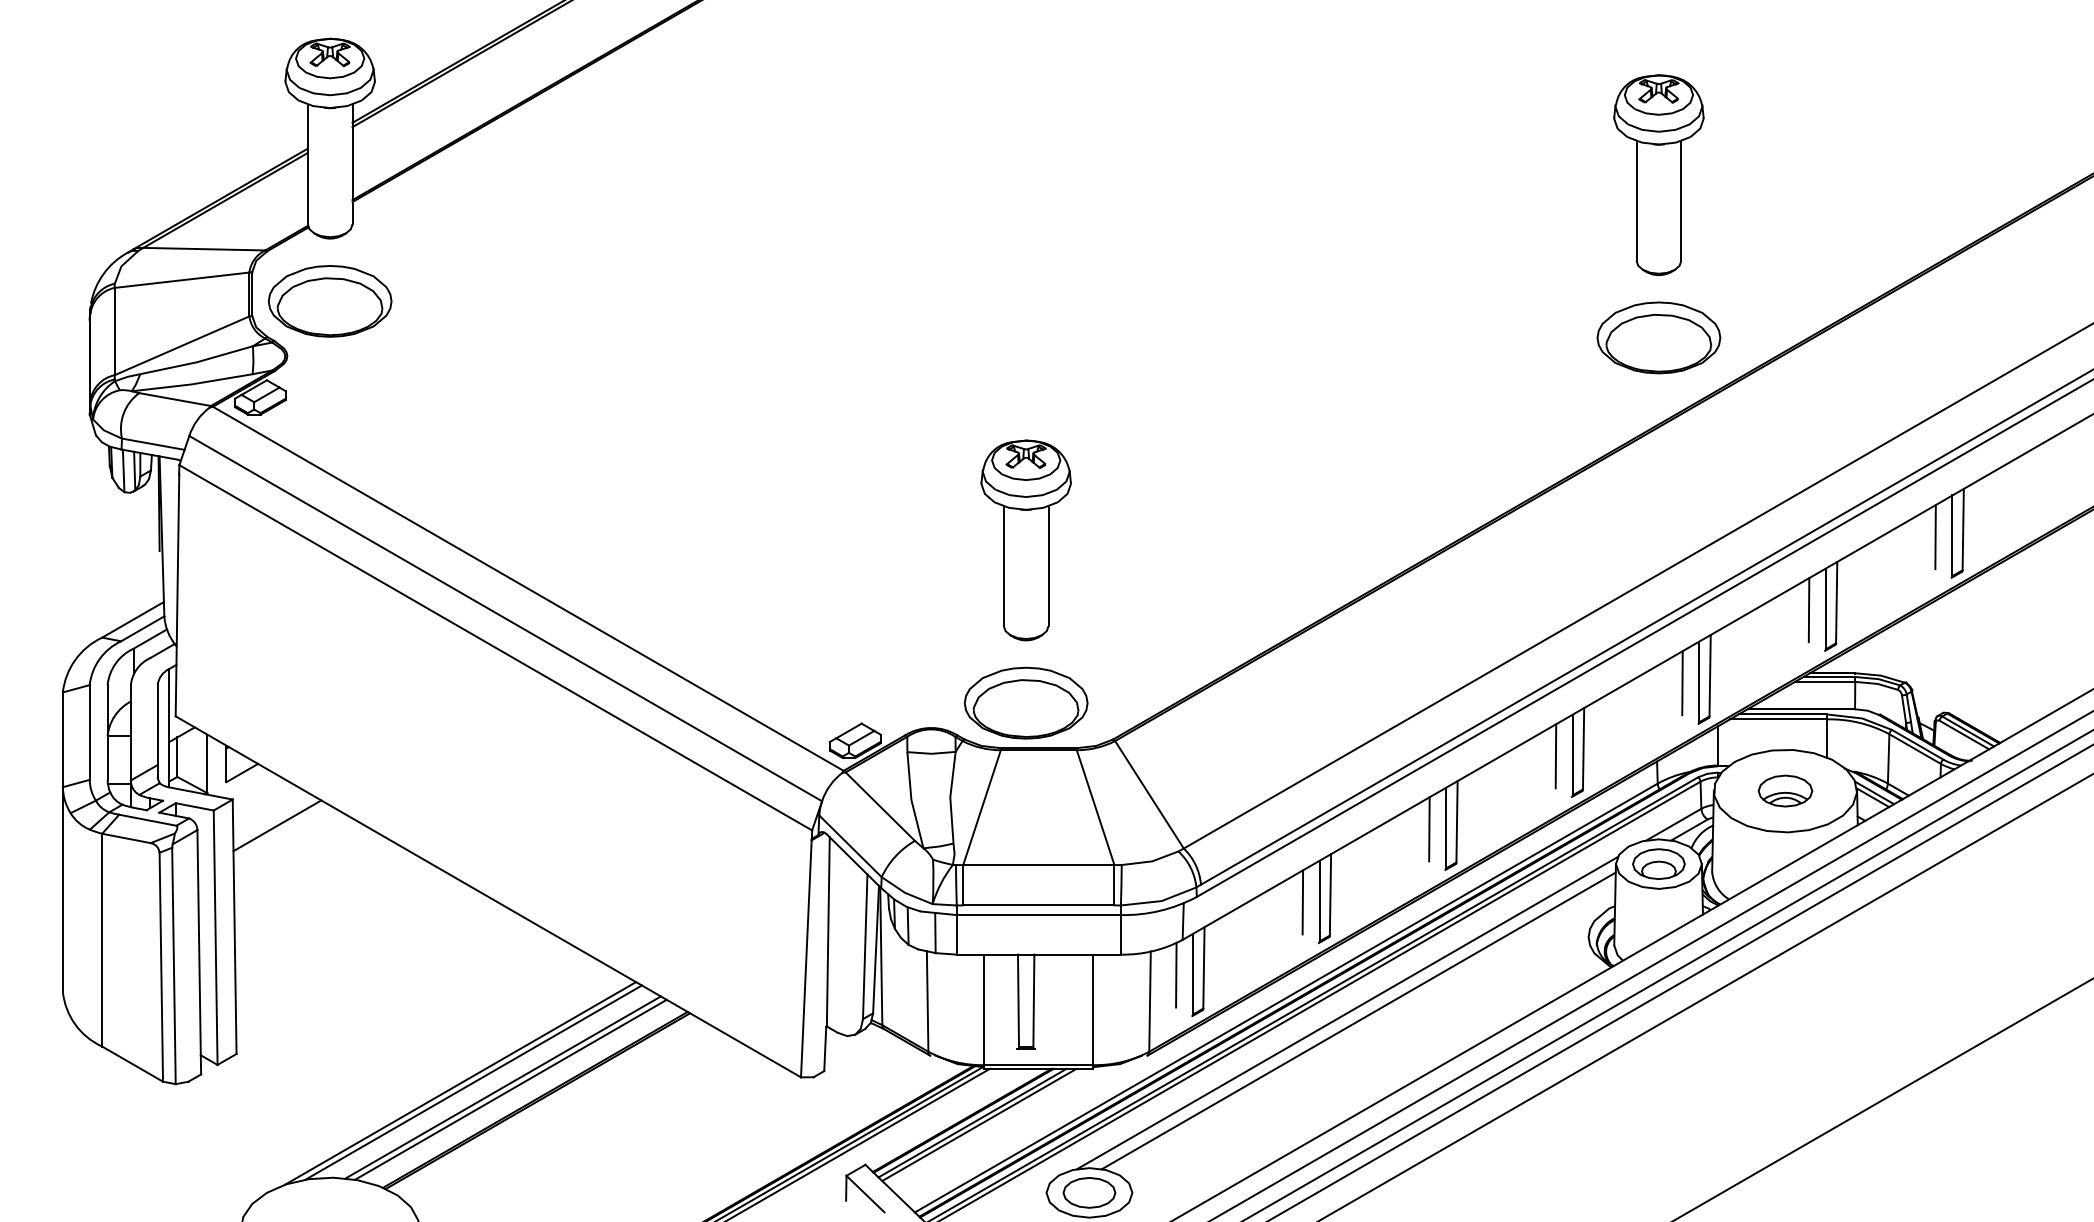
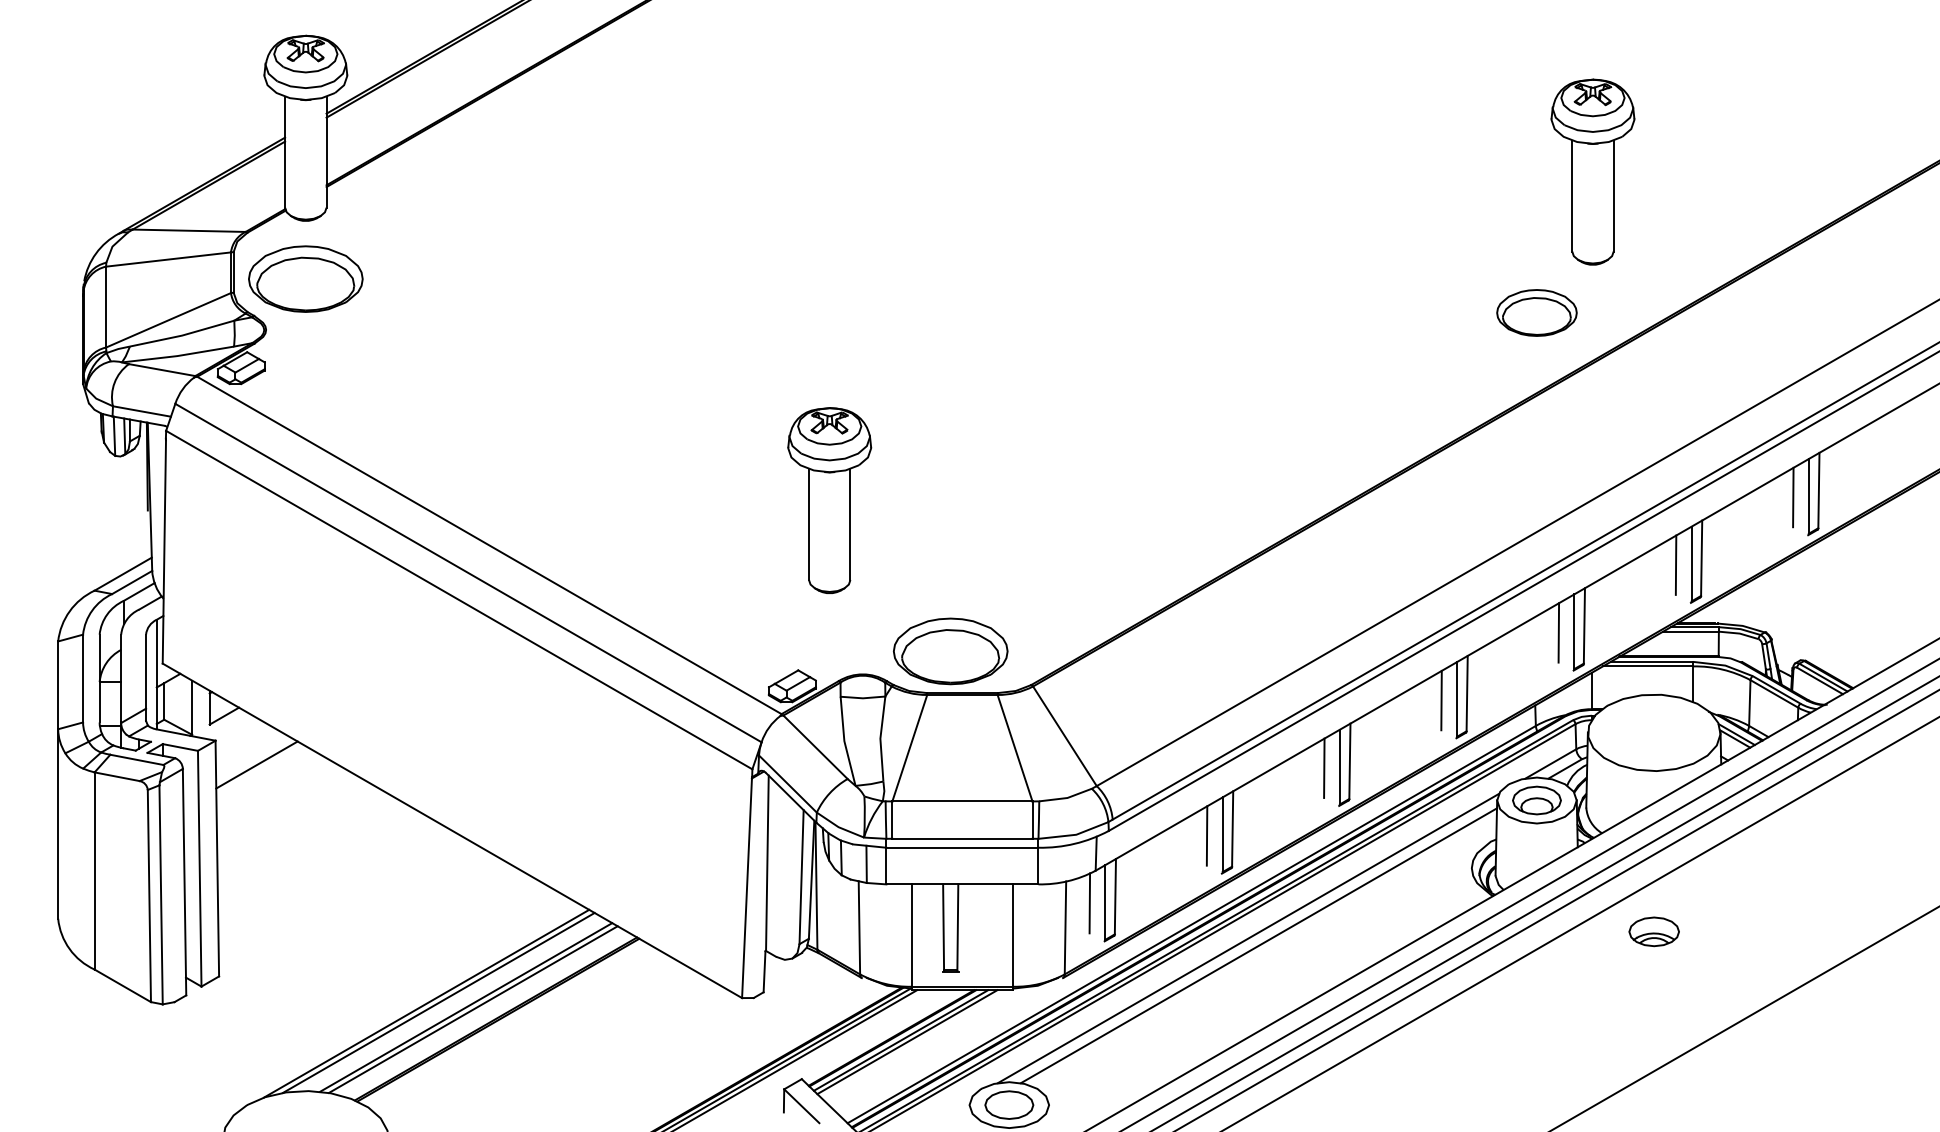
part: (1658, 174) -> (1592, 171), moved
part: (1658, 337) -> (1536, 312), size x0.7
part: (1025, 540) -> (829, 500), moved
part: (1784, 790) -> (1653, 931), moved

